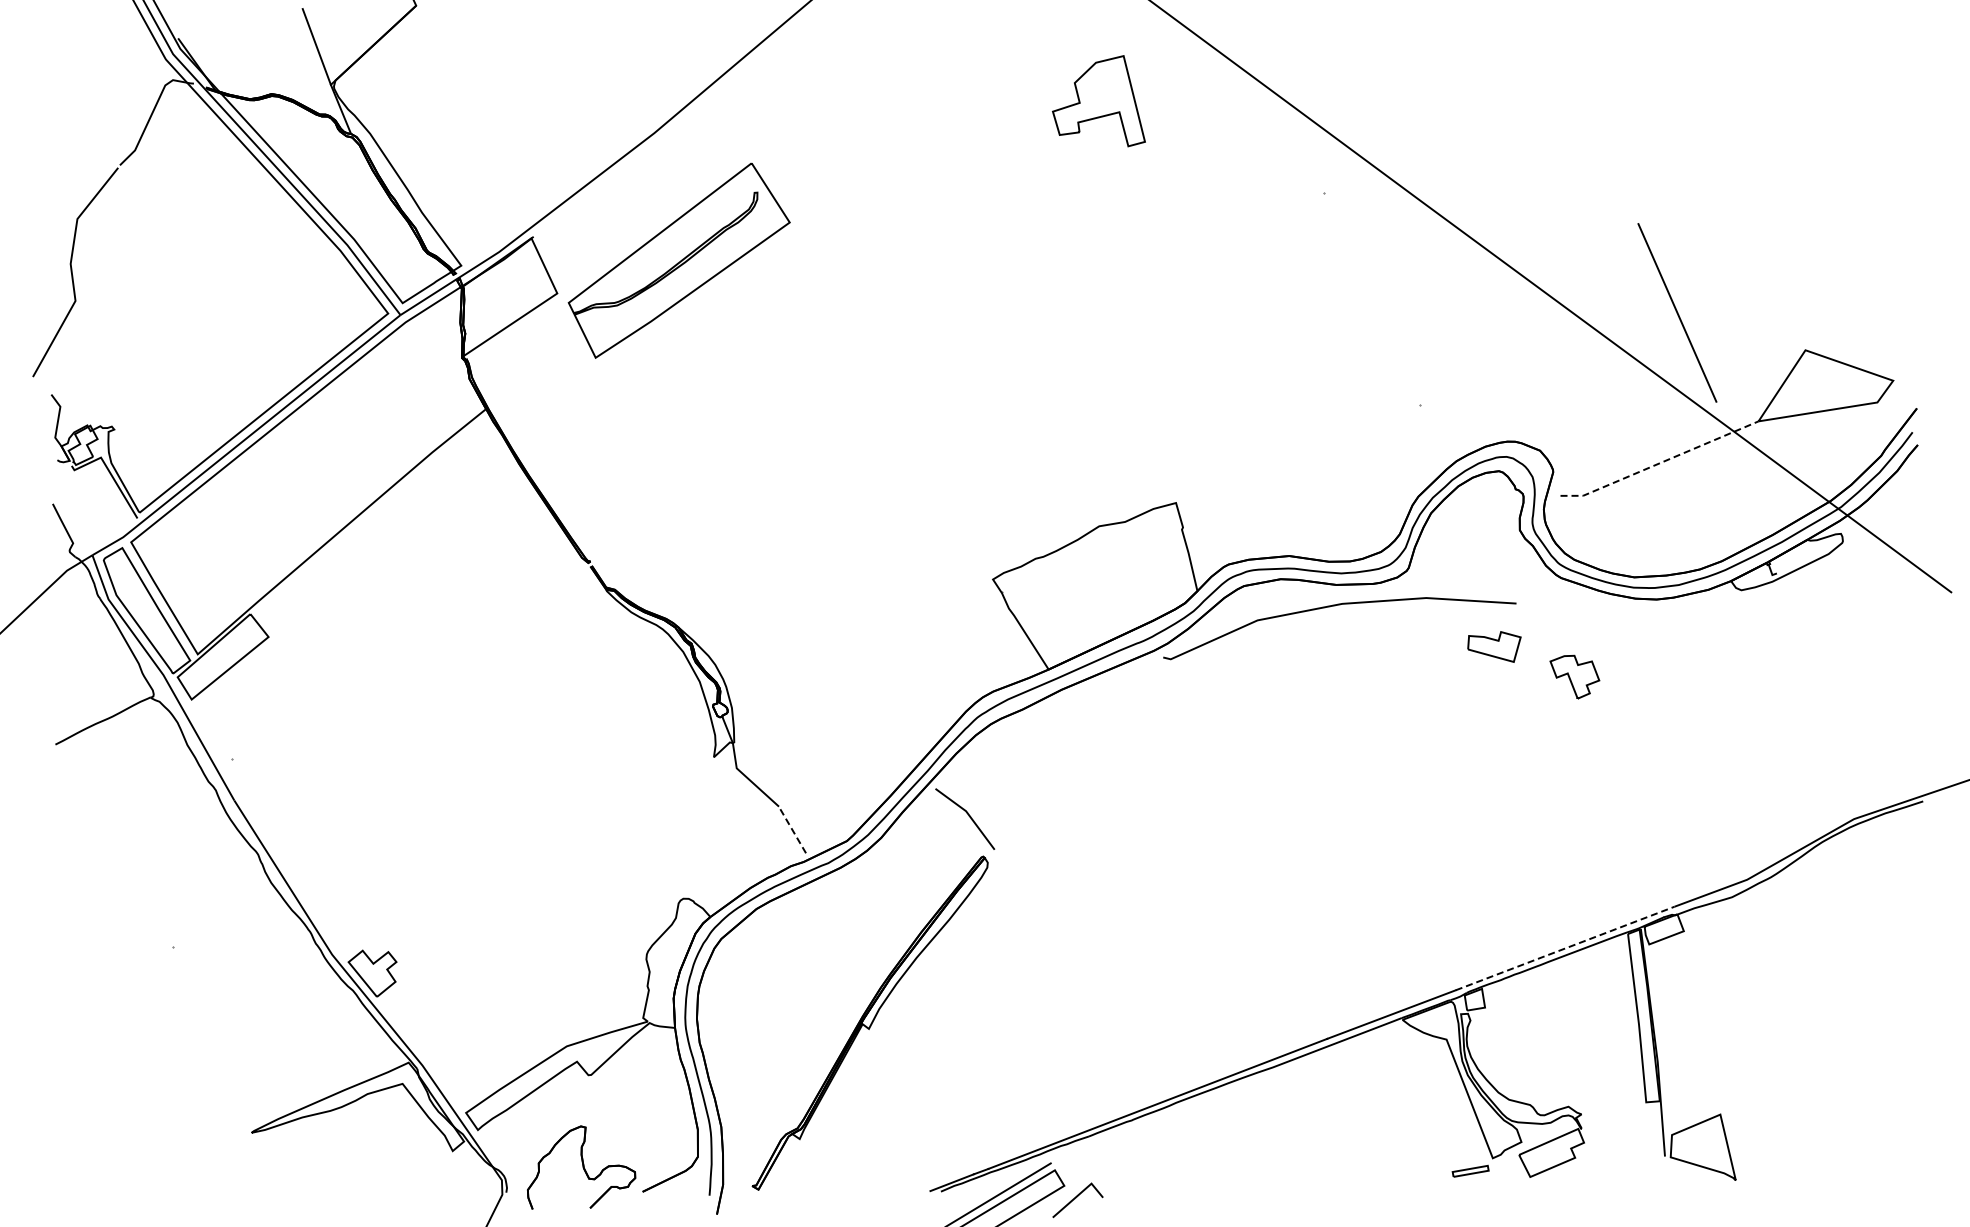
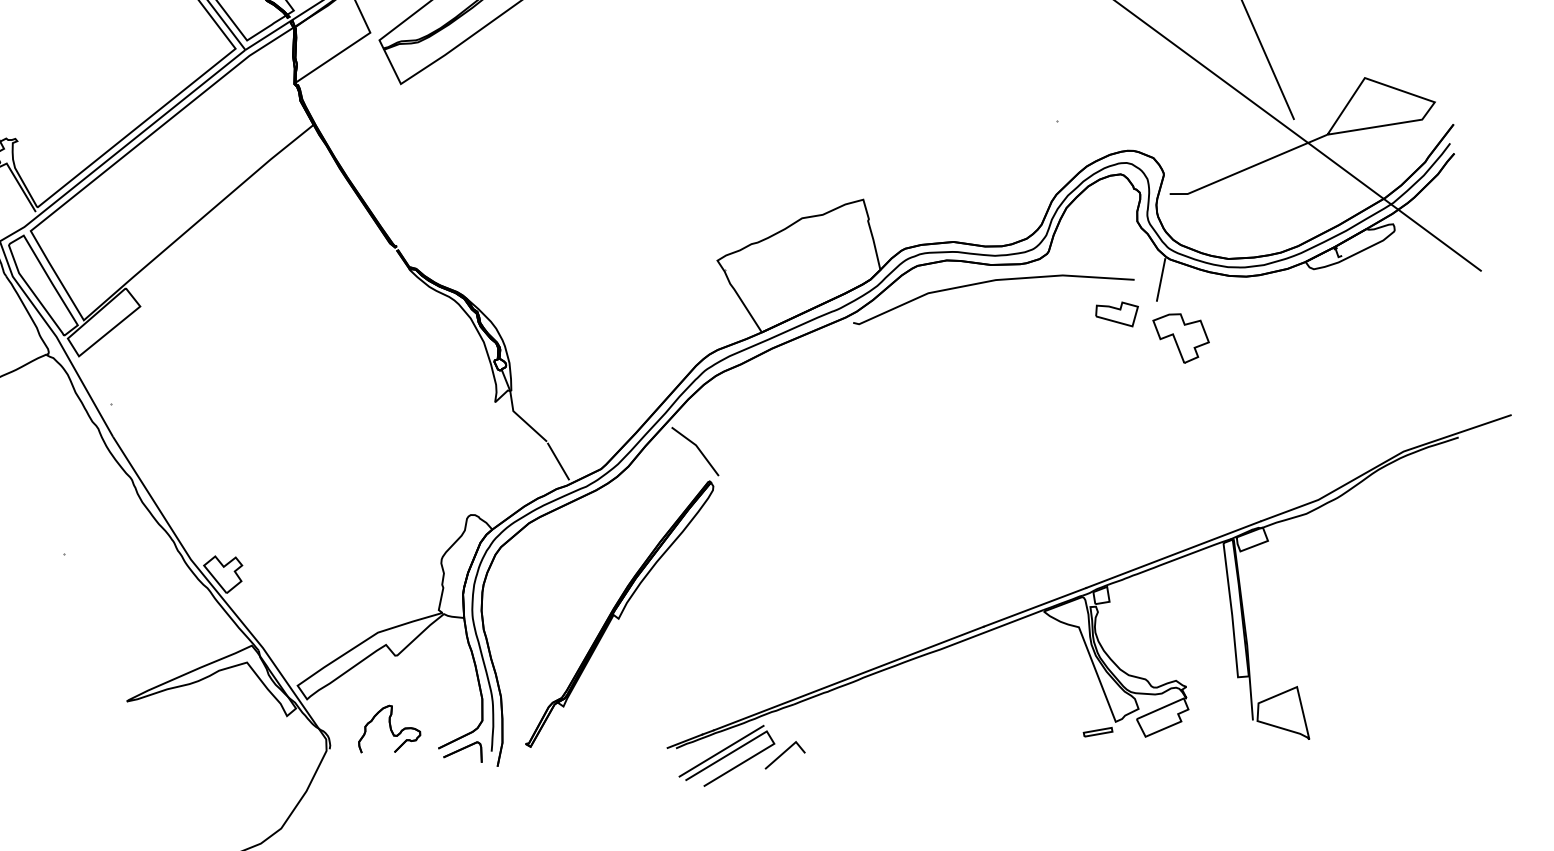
line: (1660, 463) -> (1249, 168), dashed -> solid
line: (1549, 603) -> (1160, 279), added
part: (1574, 676) -> (1180, 337), size x1.43
line: (793, 831) -> (558, 461), dashed -> solid
line: (1565, 948) -> (1173, 554), dashed -> solid
part: (581, 1167) -> (389, 729), size x0.71
part: (673, 1196) -> (462, 752), added

